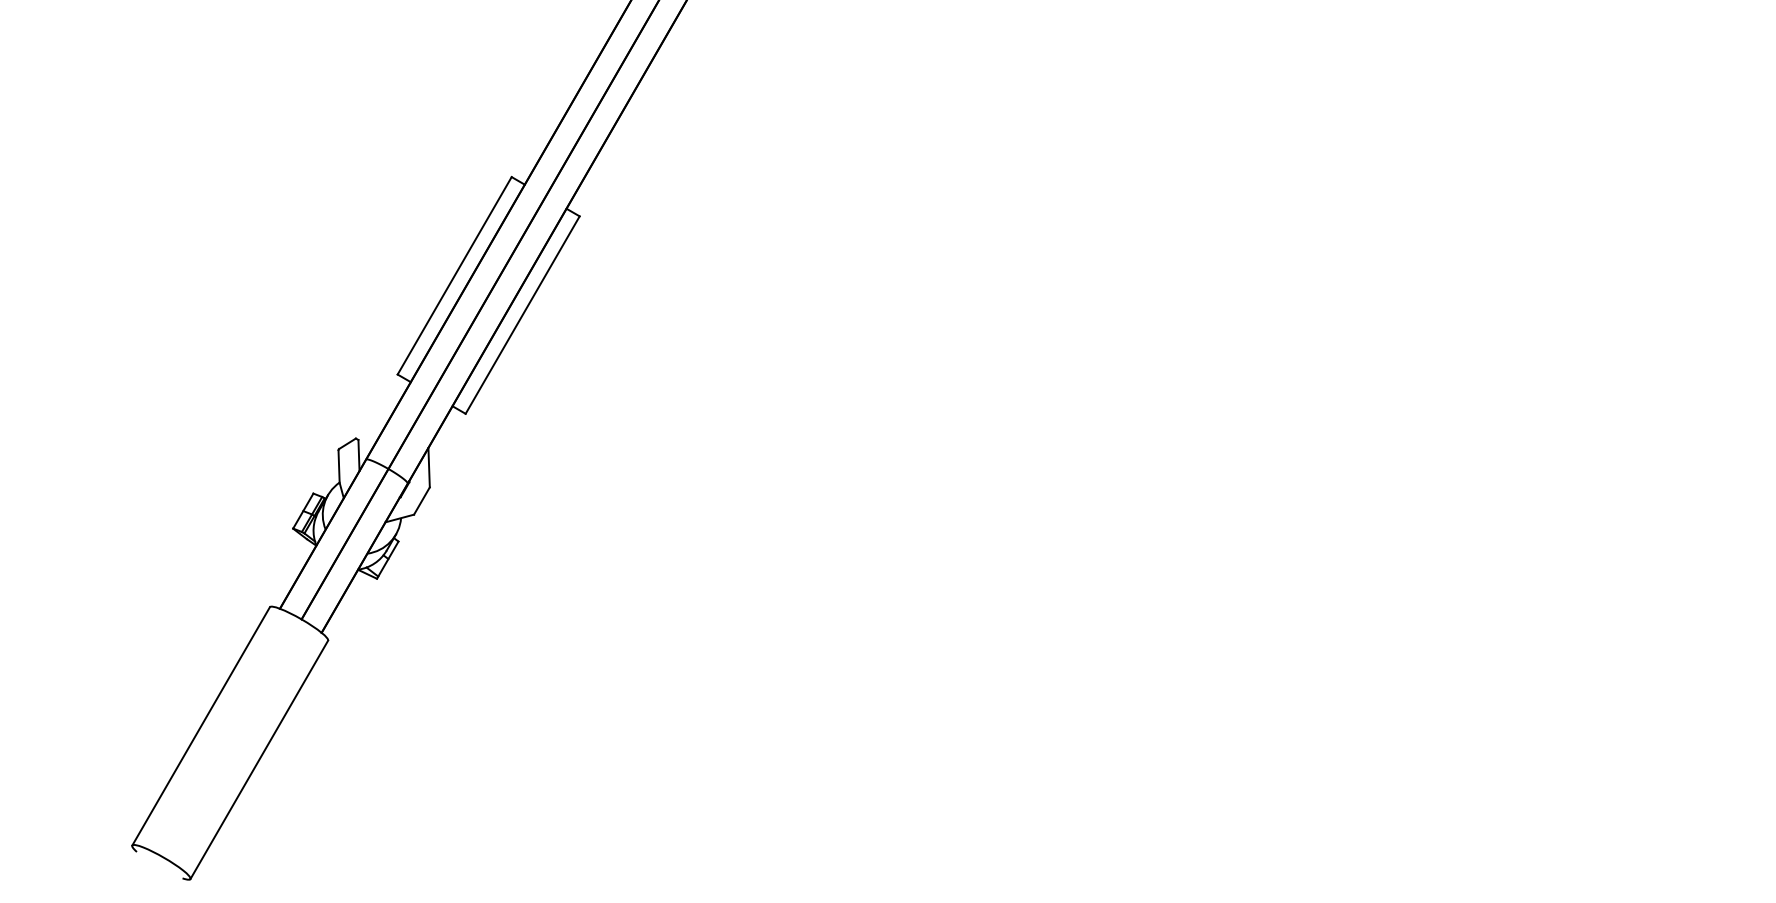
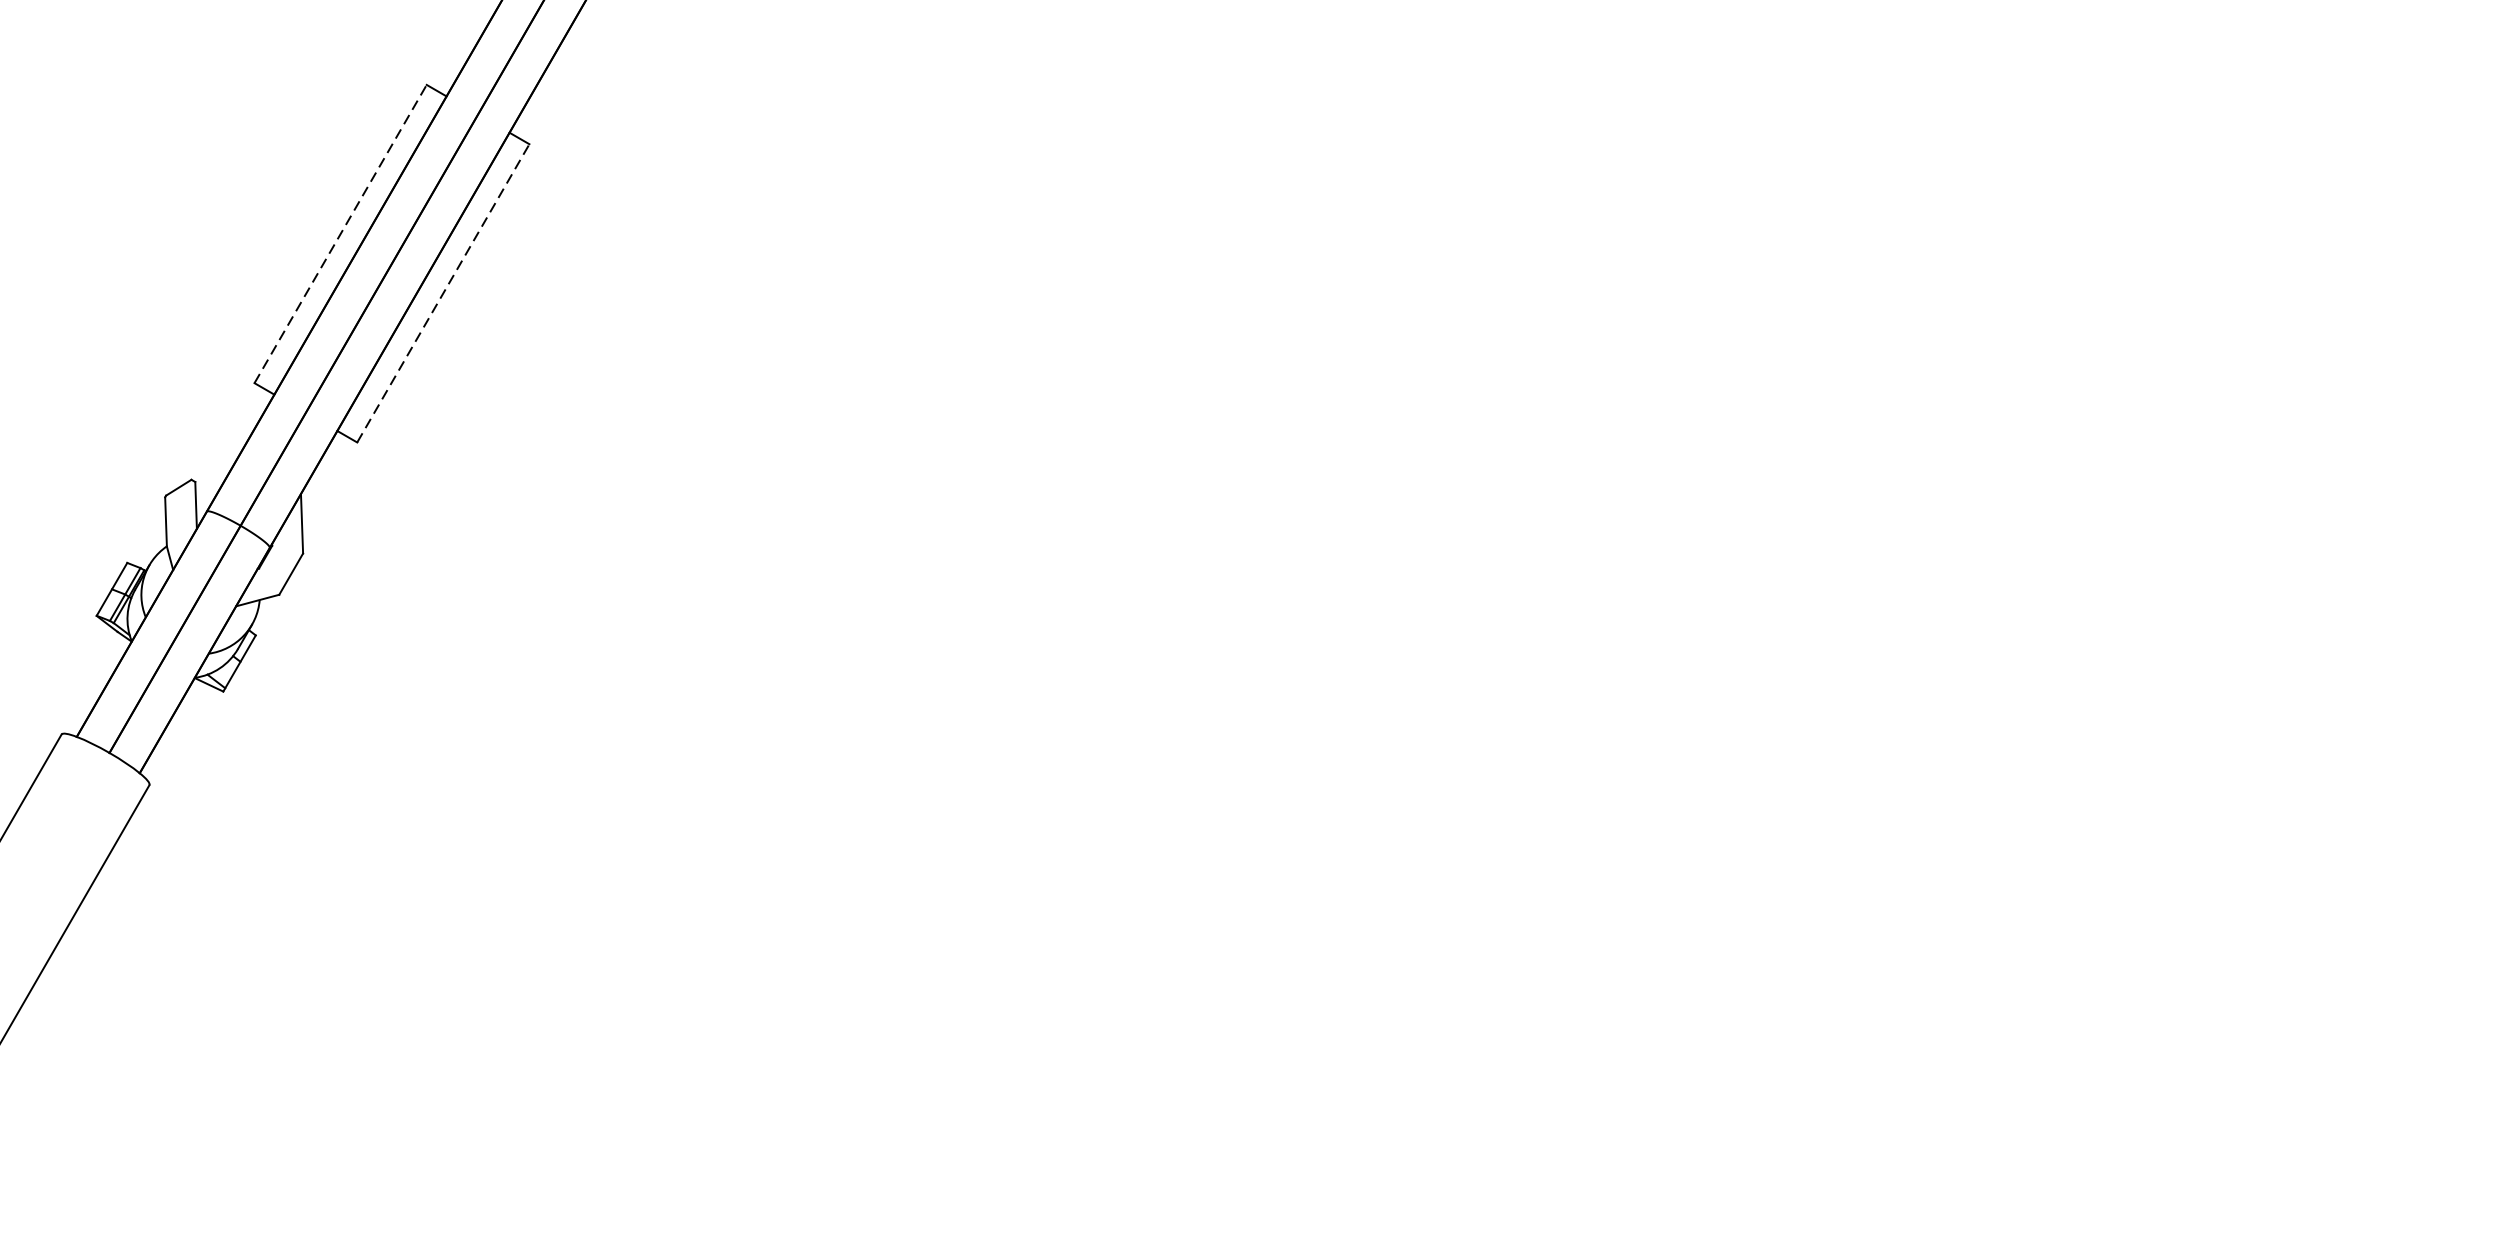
line: (454, 275) -> (340, 233), solid -> dashed
line: (522, 314) -> (443, 292), solid -> dashed

